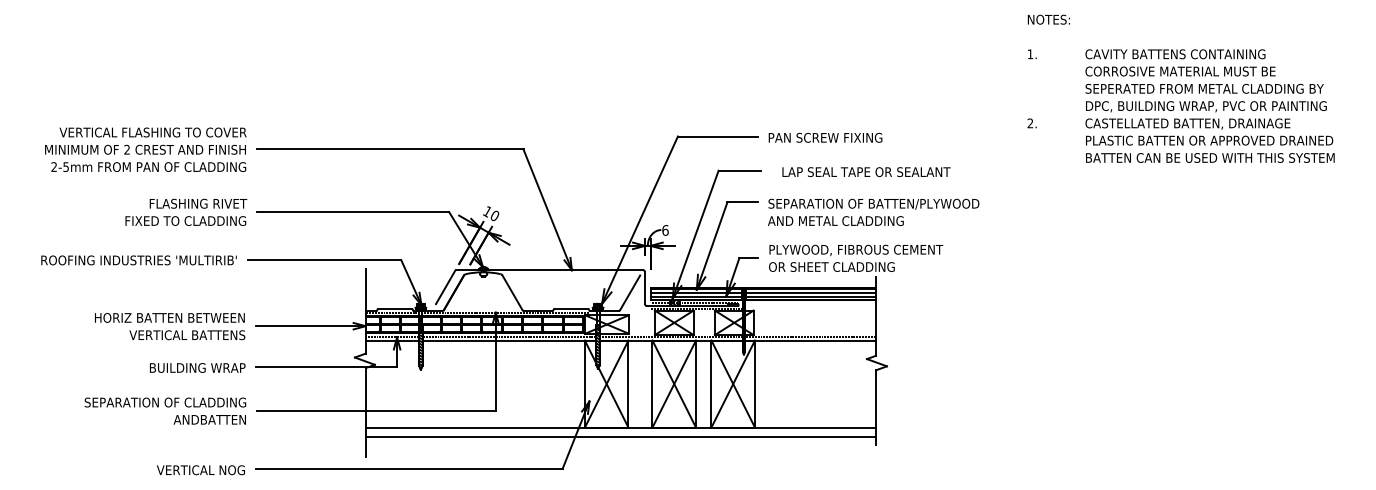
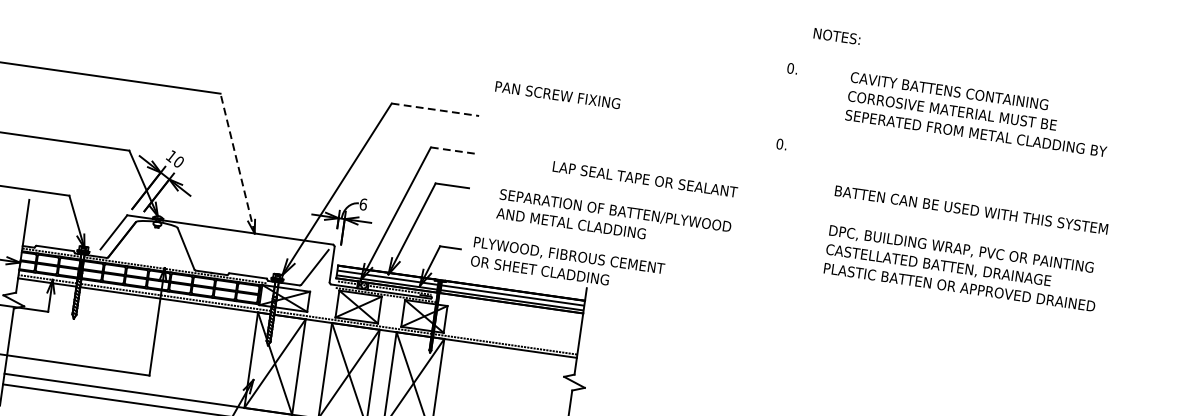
text: (1048, 19) -> (836, 36), moved
text: (1030, 54) -> (790, 68), 1. -> 0.
text: (1030, 123) -> (779, 144), 2. -> 0.
text: (1209, 123) -> (962, 268), moved
line: (717, 136) -> (435, 109), solid -> dashed
text: (825, 137) -> (557, 94), moved
line: (740, 170) -> (454, 150), solid -> dashed
text: (866, 172) -> (645, 179), moved
line: (547, 209) -> (237, 163), solid -> dashed
text: (873, 211) -> (613, 218), moved

